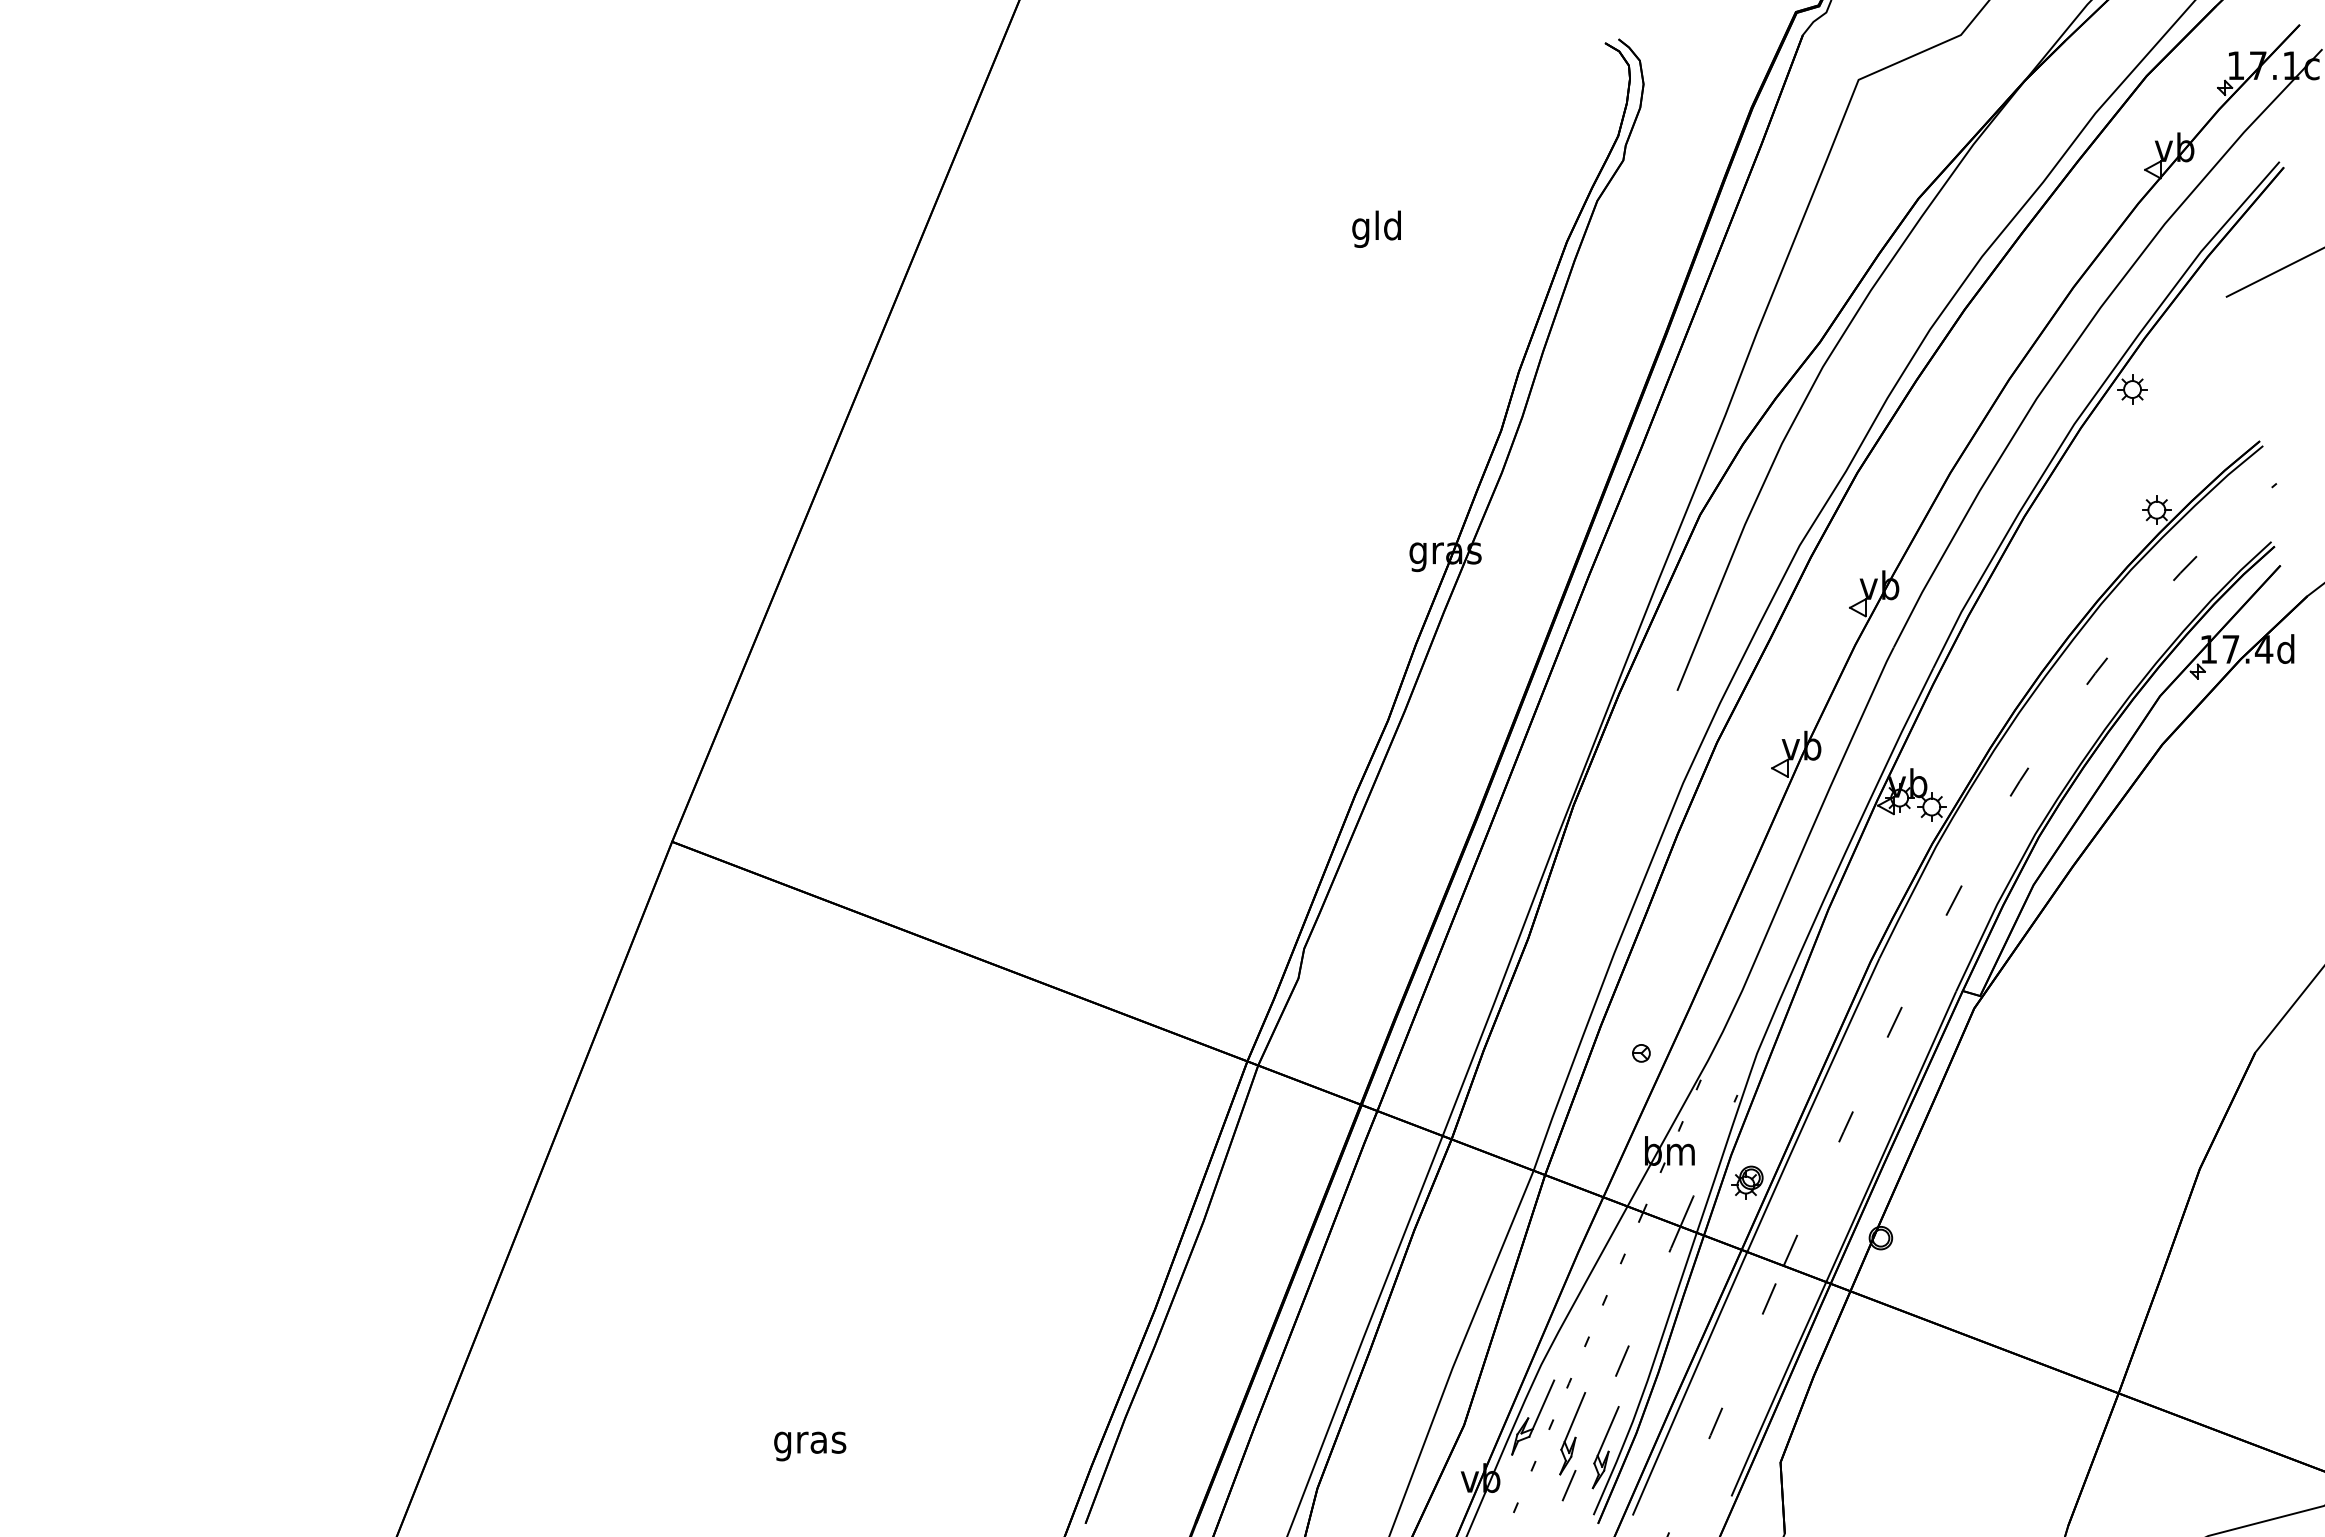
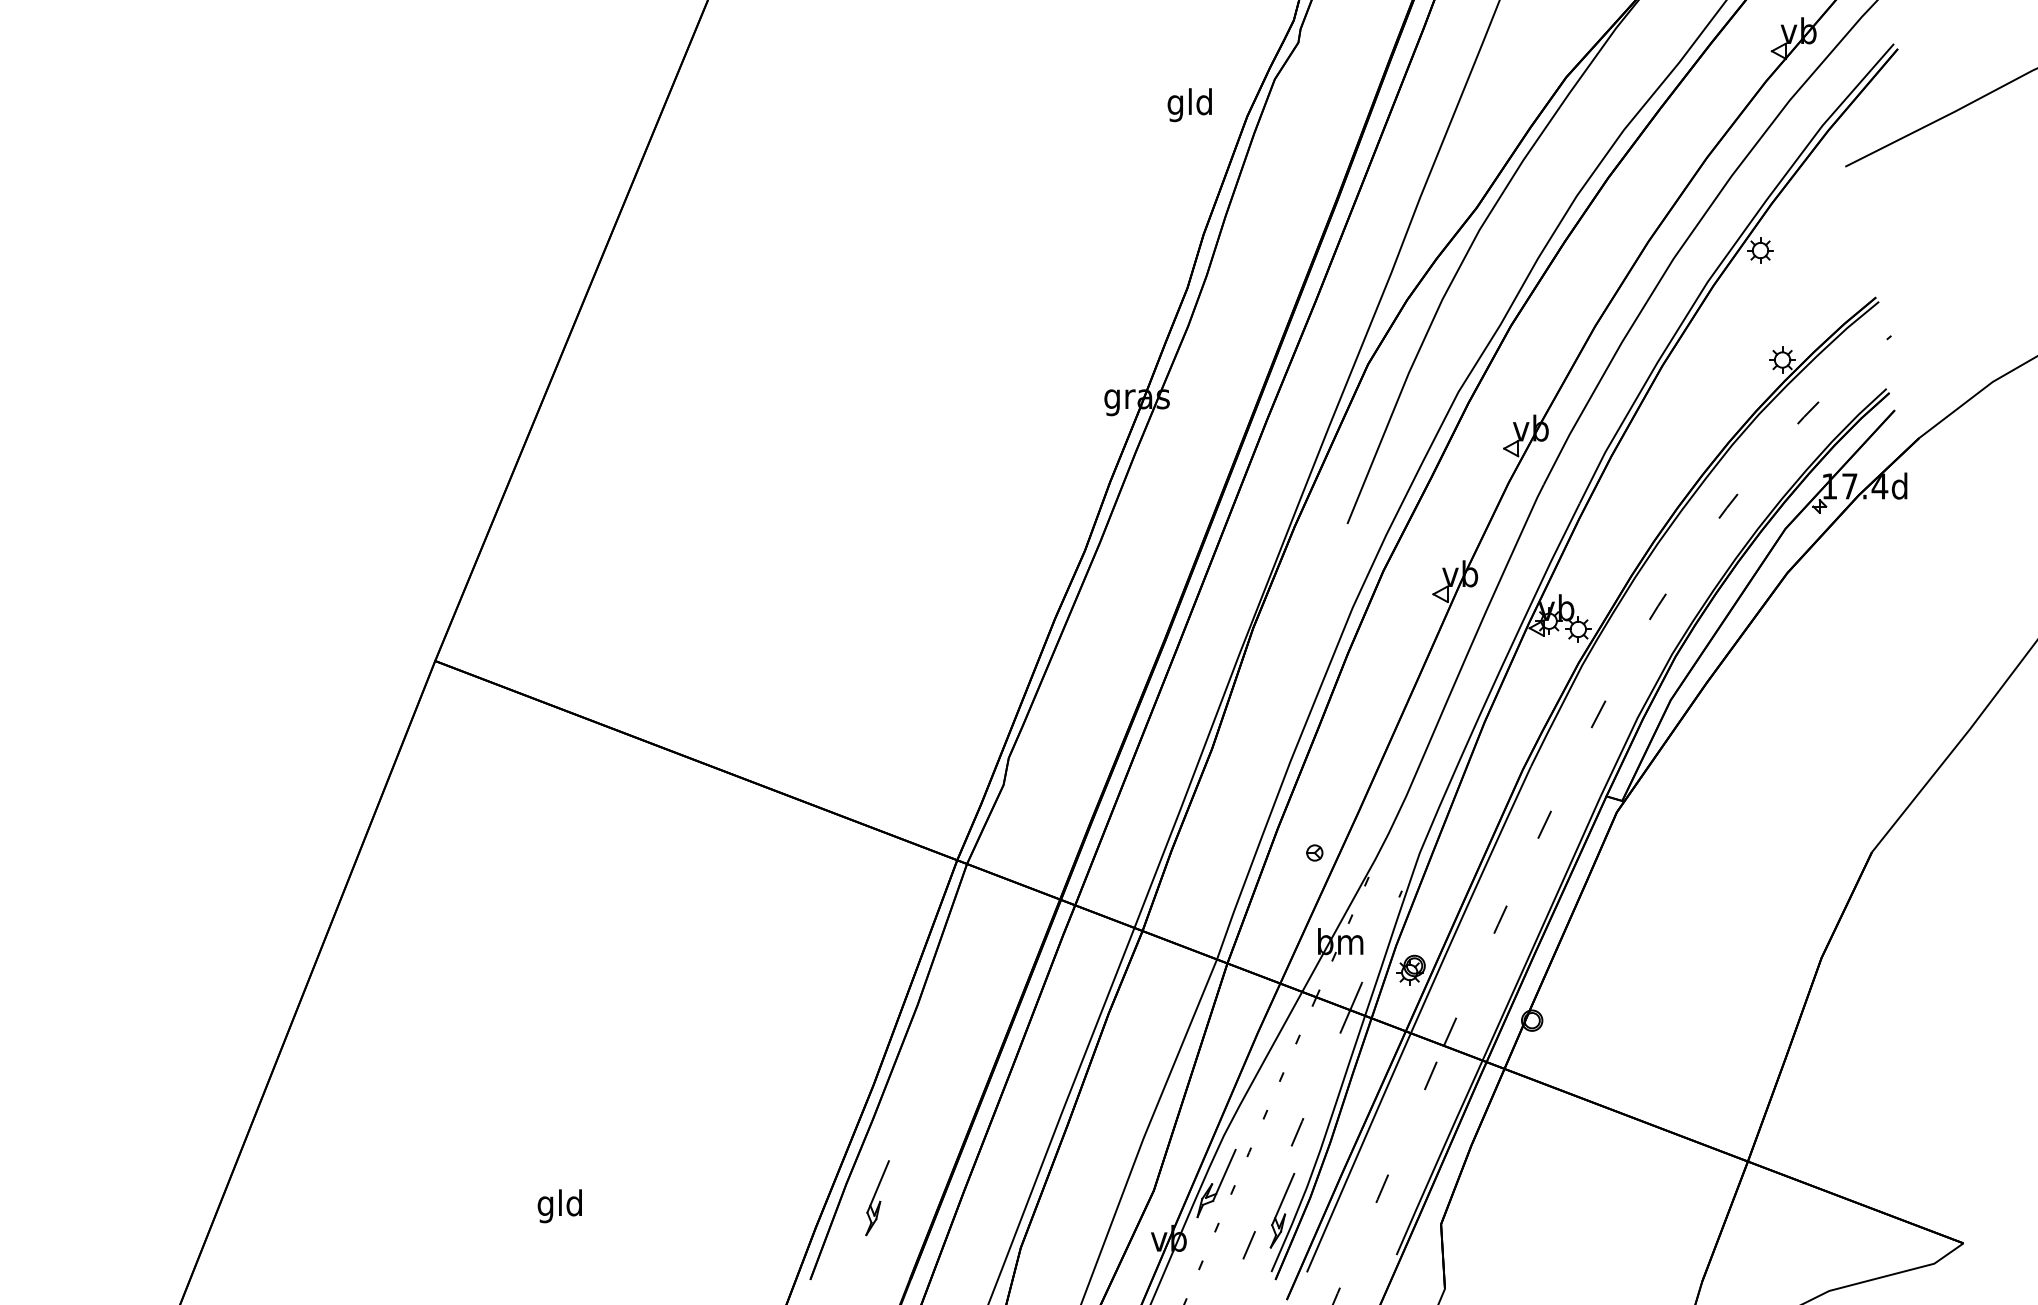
text: (1376, 228) -> (1189, 104), moved
part: (1572, 1433) -> (877, 1197), moved
text: (810, 1442) -> (560, 1206), gras -> gld

